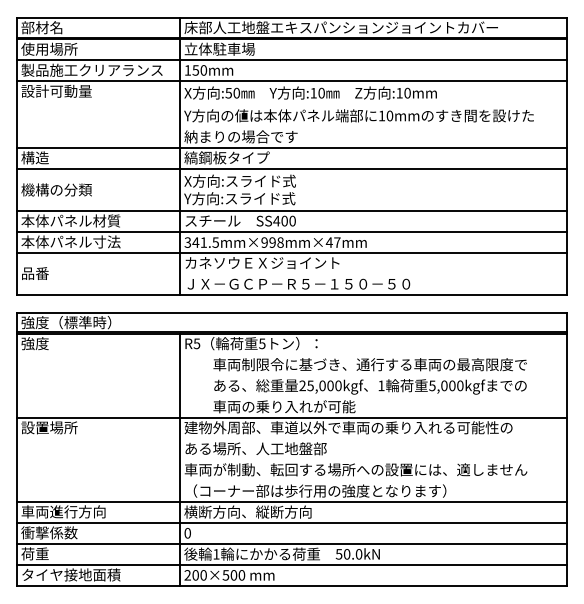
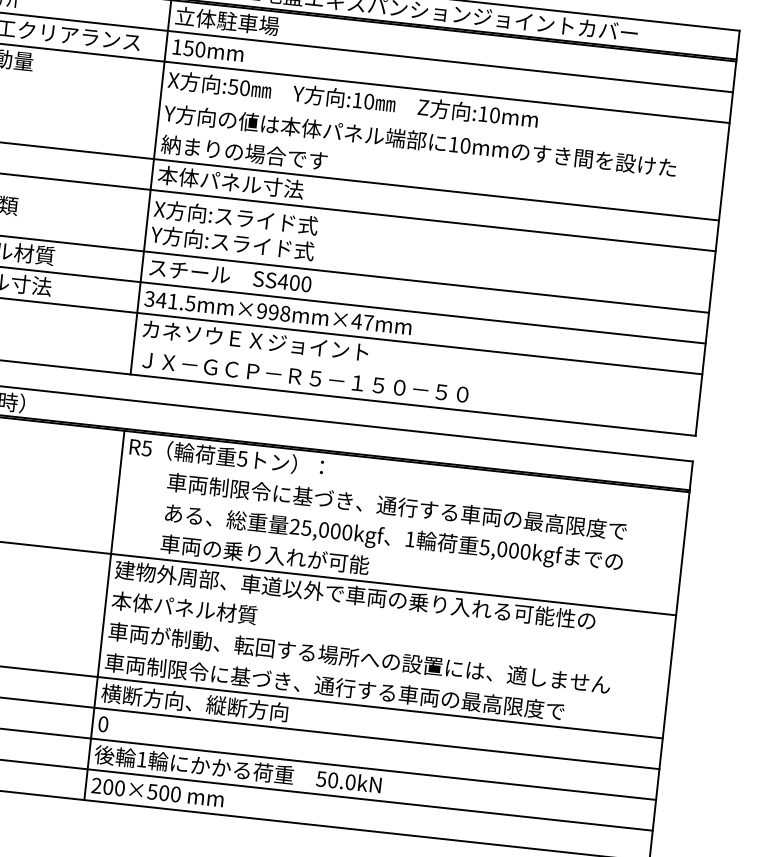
text: (233, 157) -> (230, 181), 縞鋼板タイプ -> 本体パネル寸法
text: (255, 448) -> (215, 611), ある場所、人工地盤部 -> 本体パネル材質
text: (341, 490) -> (335, 686), （コーナー部は歩行用の強度となります） -> 車両制限令に基づき、通行する車両の最高限度で

